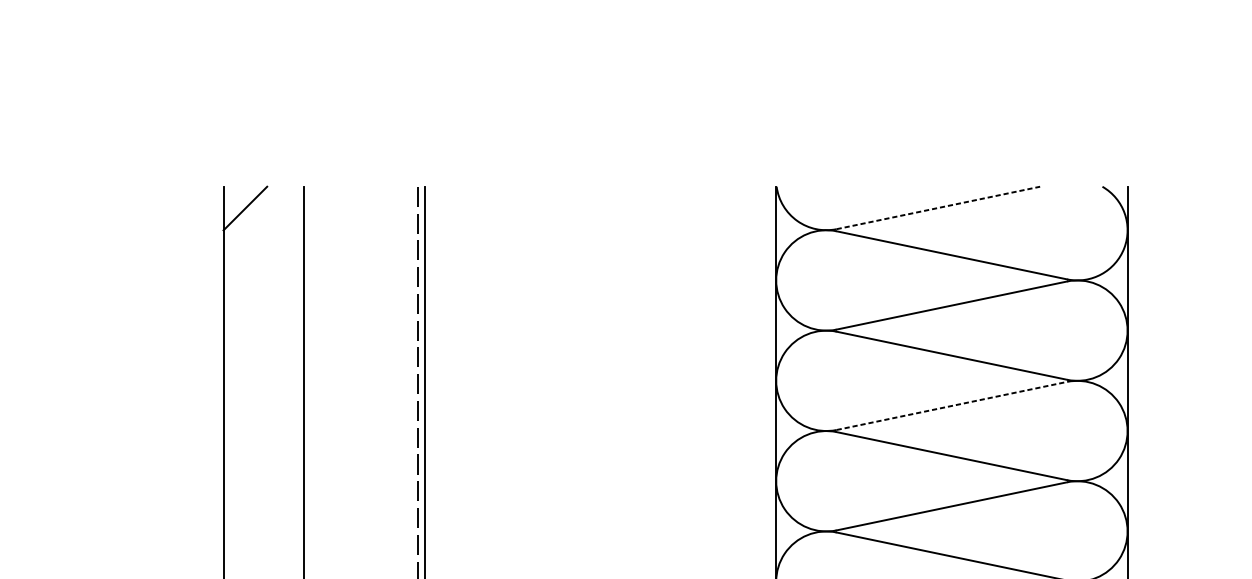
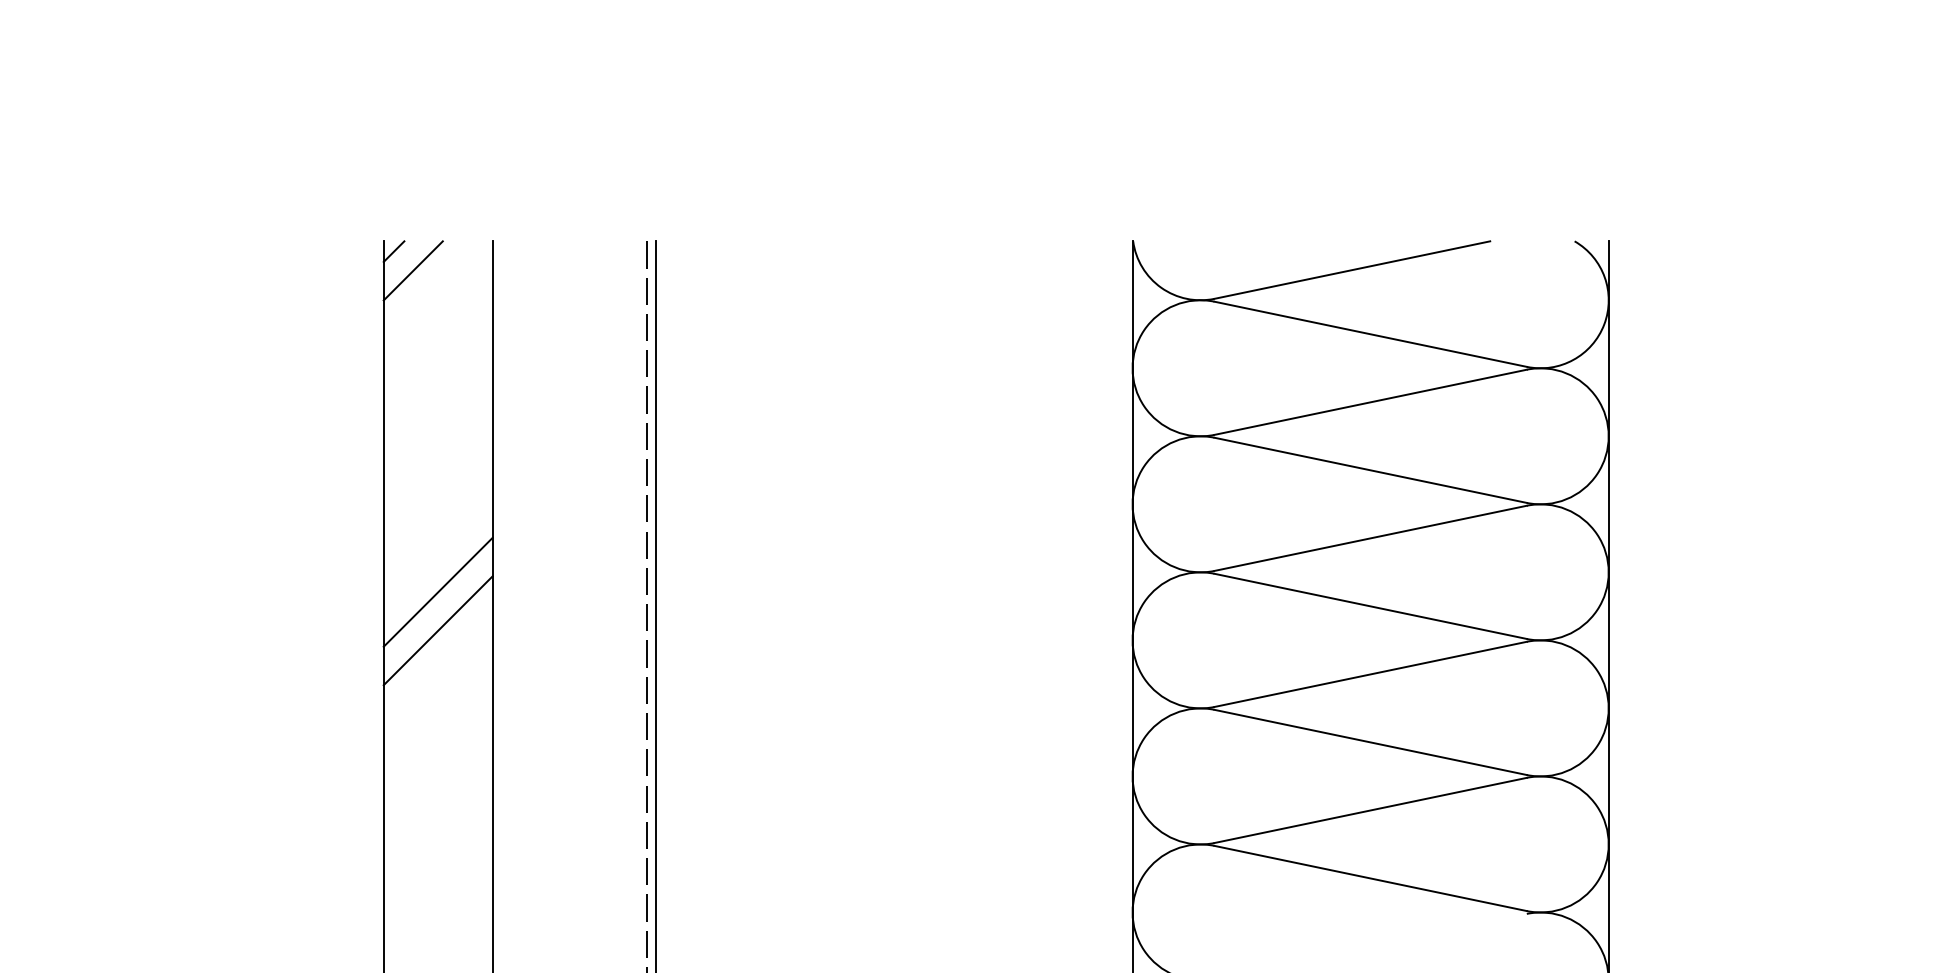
line: (230, 194) -> (393, 251), added
line: (938, 208) -> (1352, 270), dashed -> solid
line: (951, 406) -> (1370, 538), dashed -> solid
line: (263, 445) -> (437, 591), added
line: (263, 473) -> (437, 630), added

